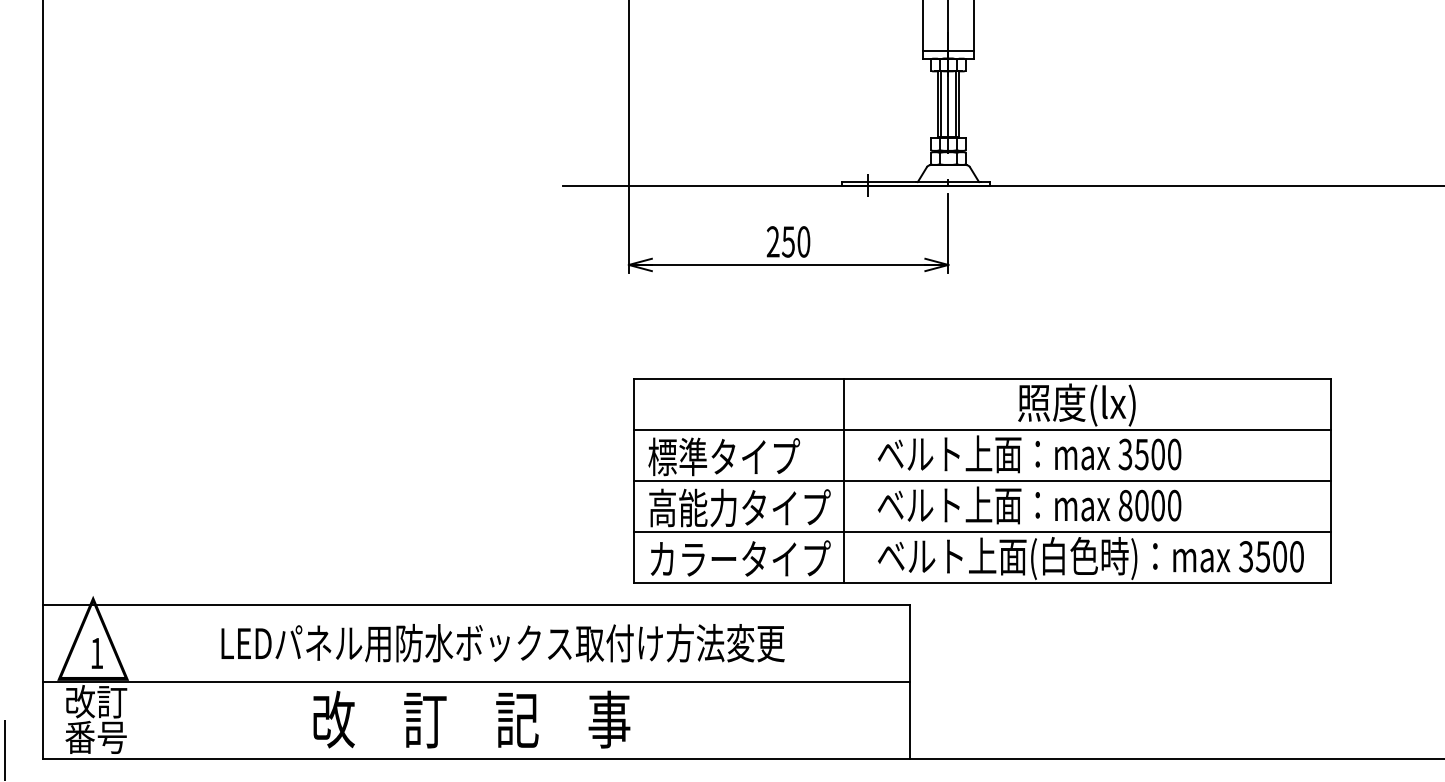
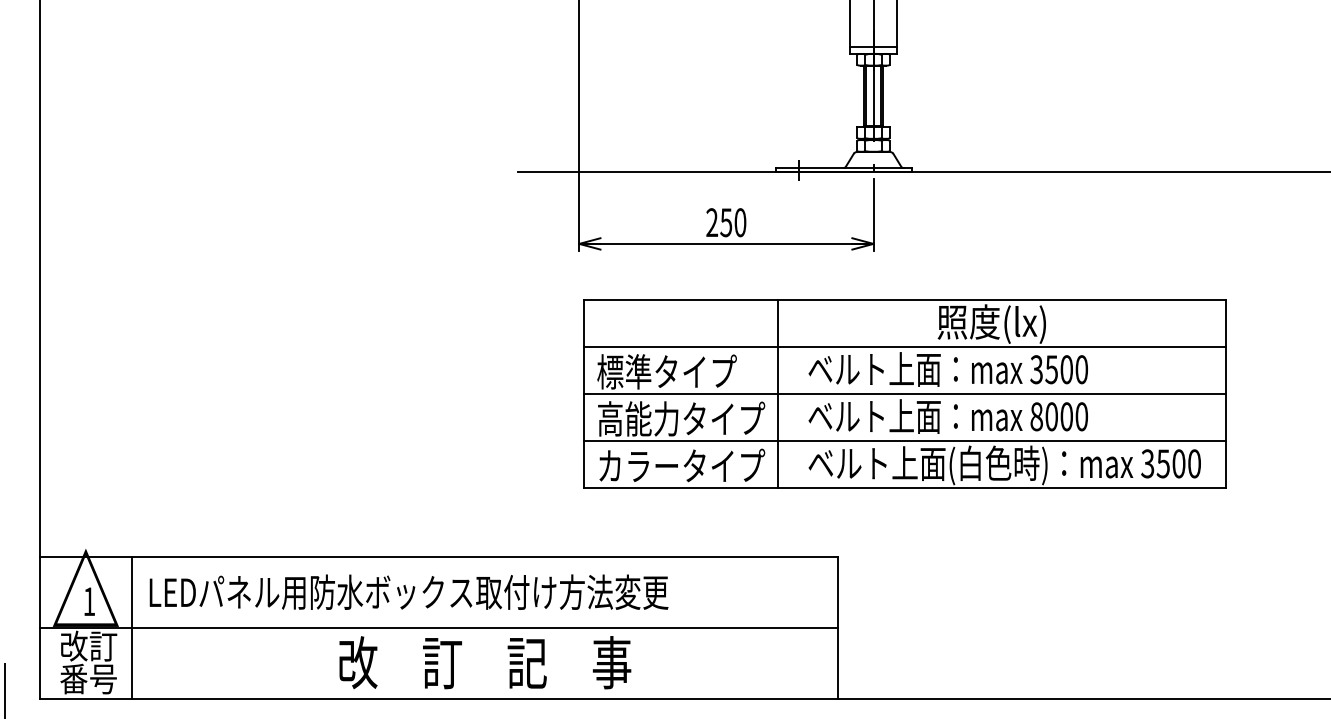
part: (982, 480) -> (904, 393), moved
text: (502, 642) -> (408, 591), moved
line: (143, 681) -> (132, 627), added
text: (471, 719) -> (484, 662), moved

